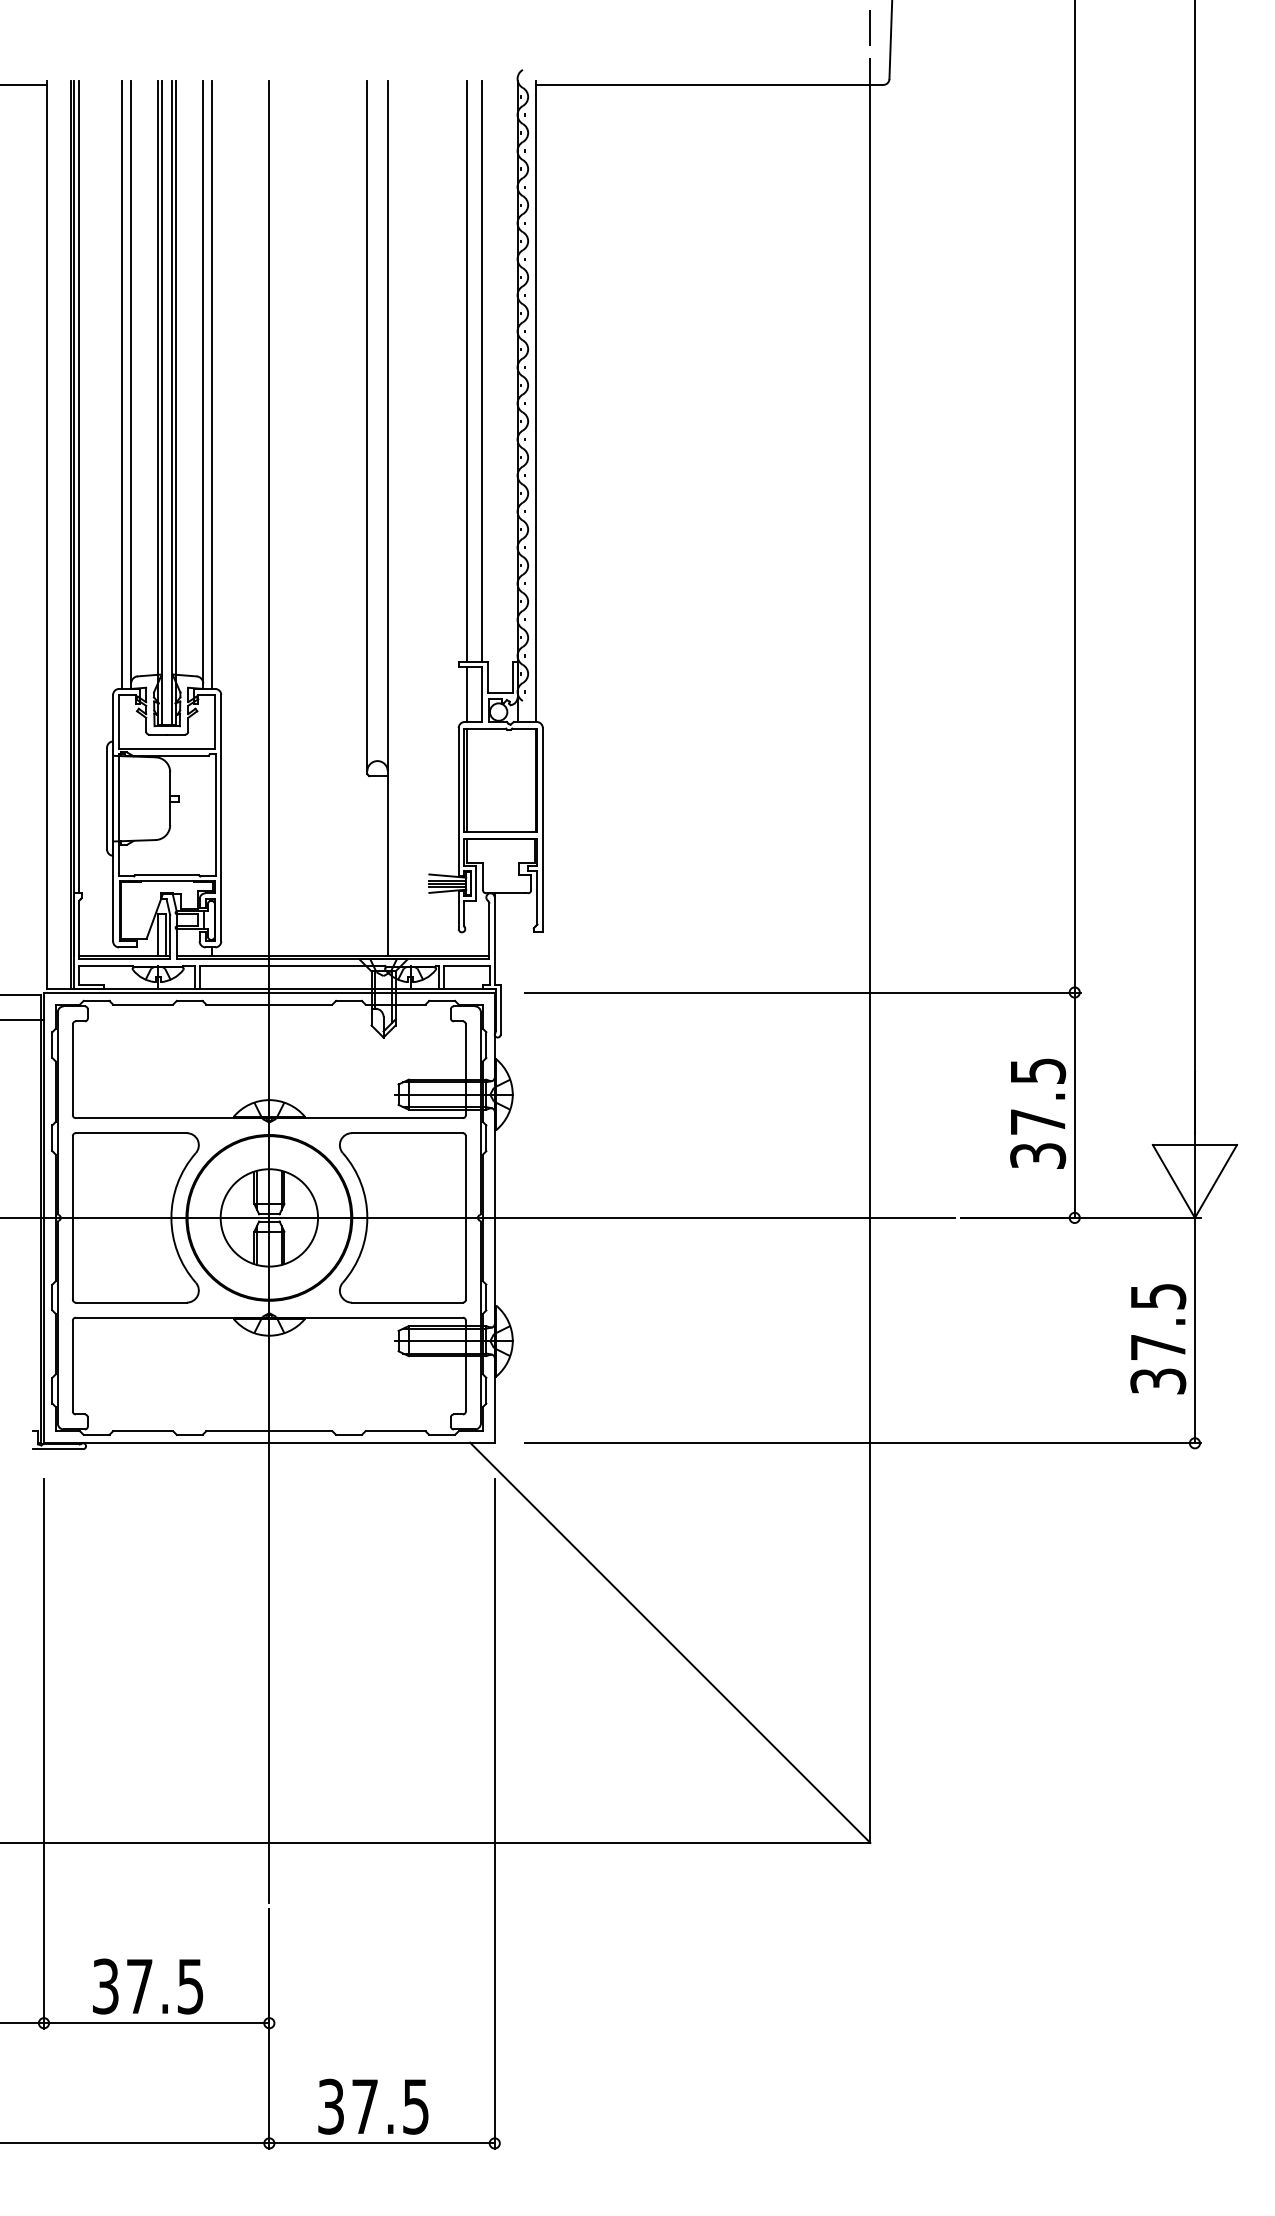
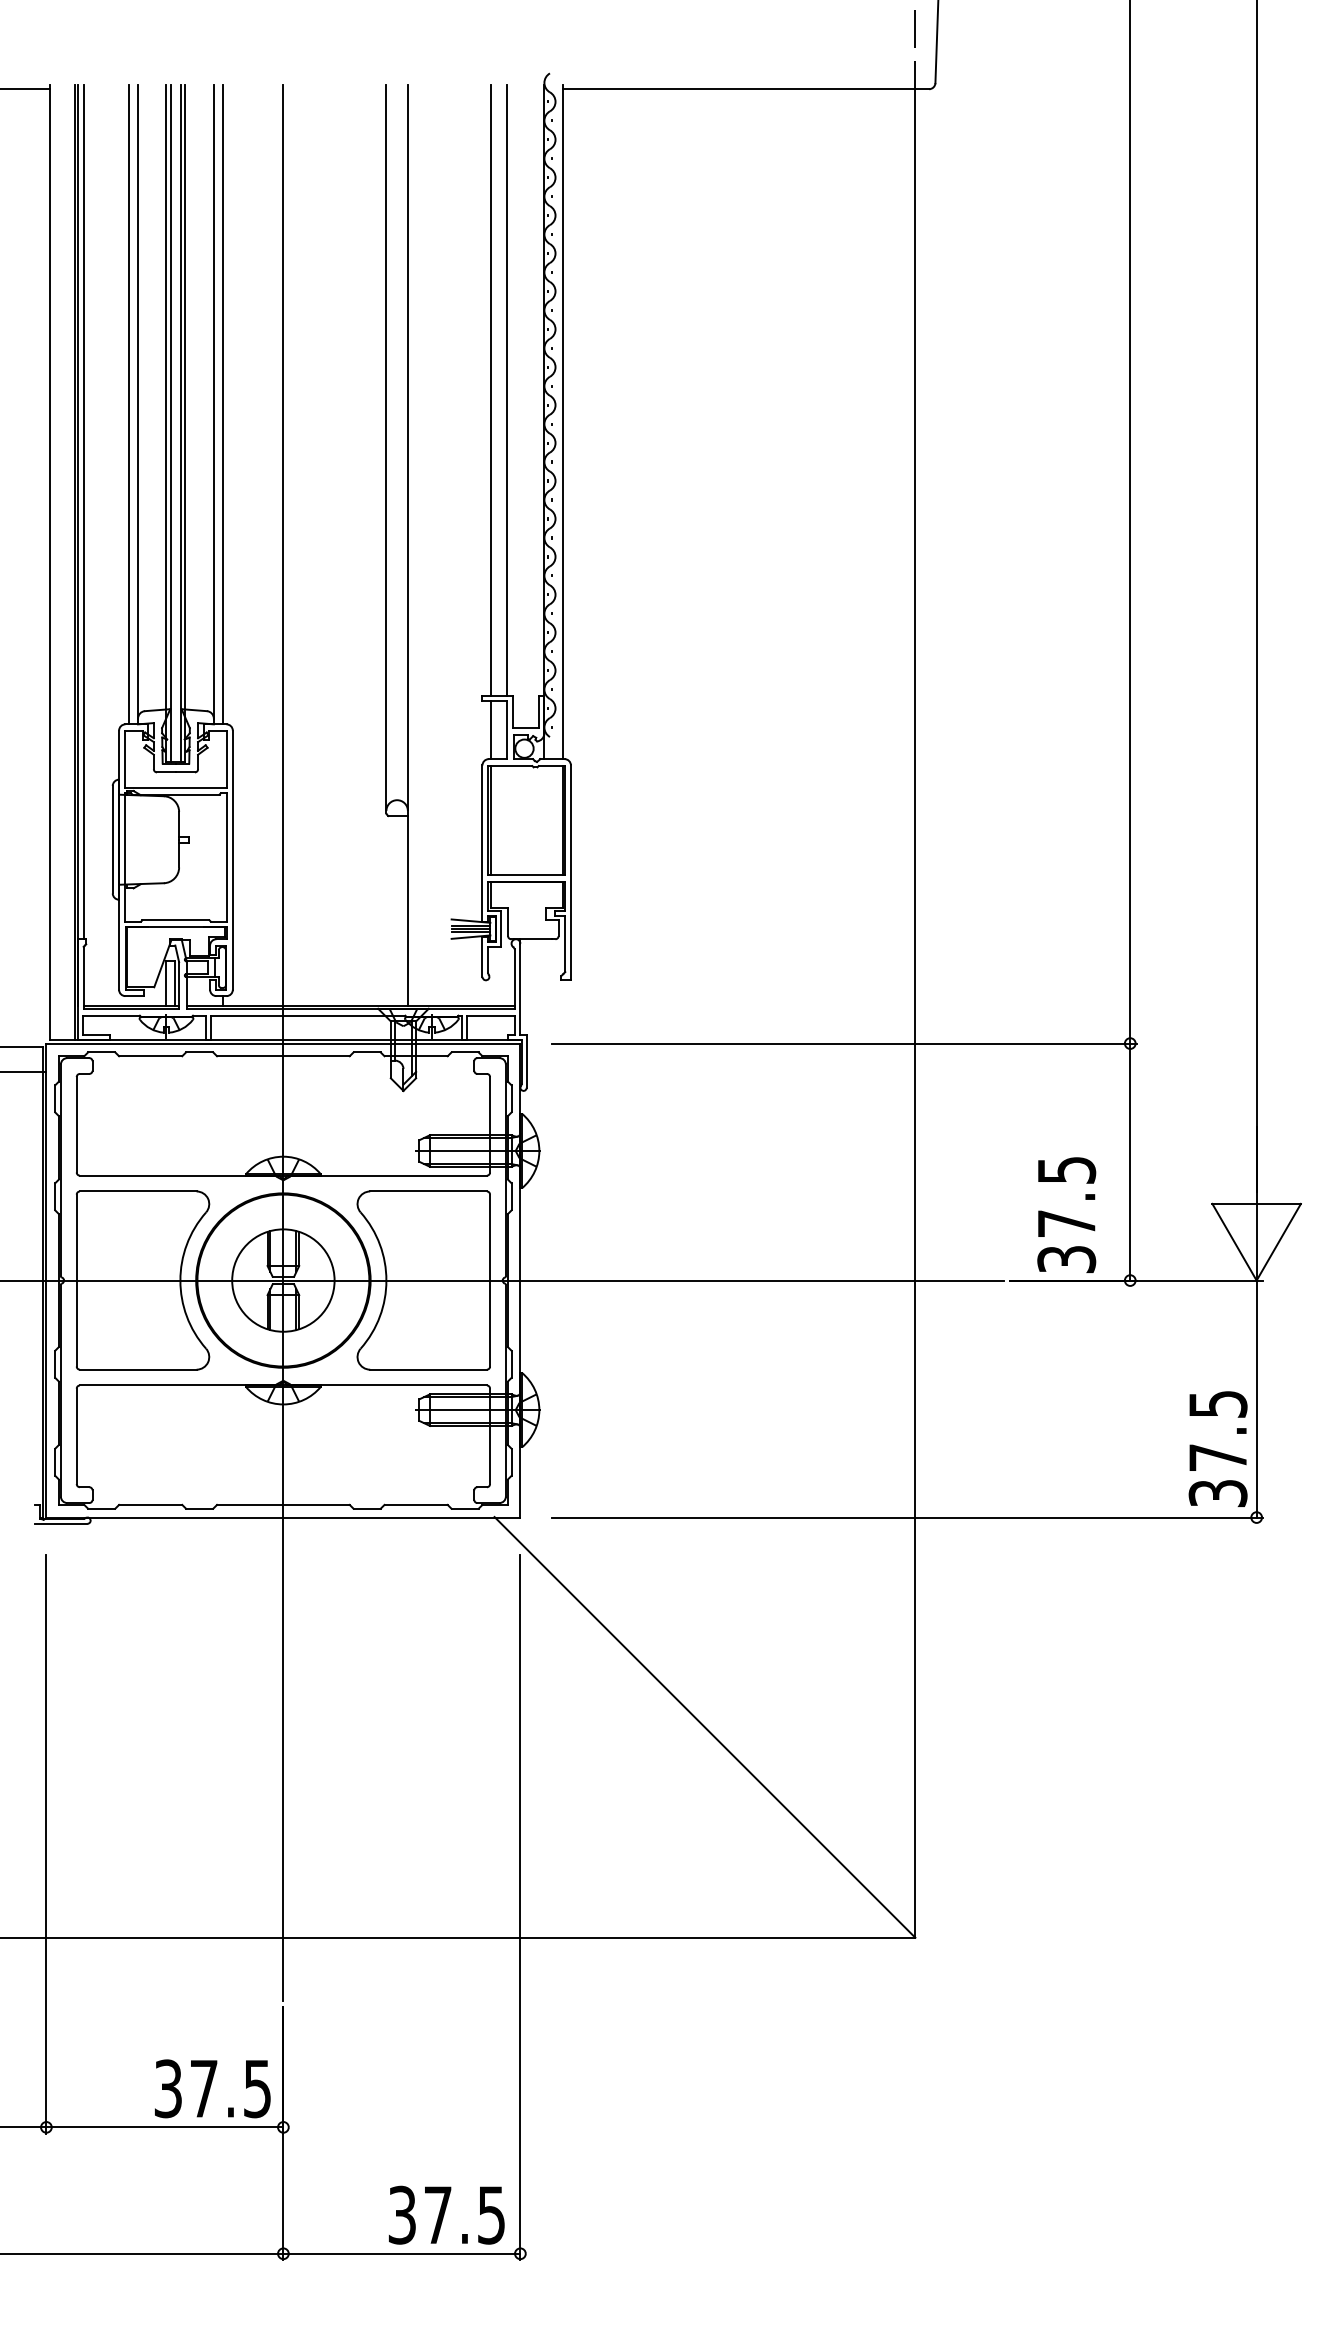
text: (1037, 1113) -> (1066, 1214), moved
text: (1157, 1338) -> (1217, 1448), moved
text: (147, 1986) -> (212, 2088), moved
text: (373, 2106) -> (446, 2214), moved

